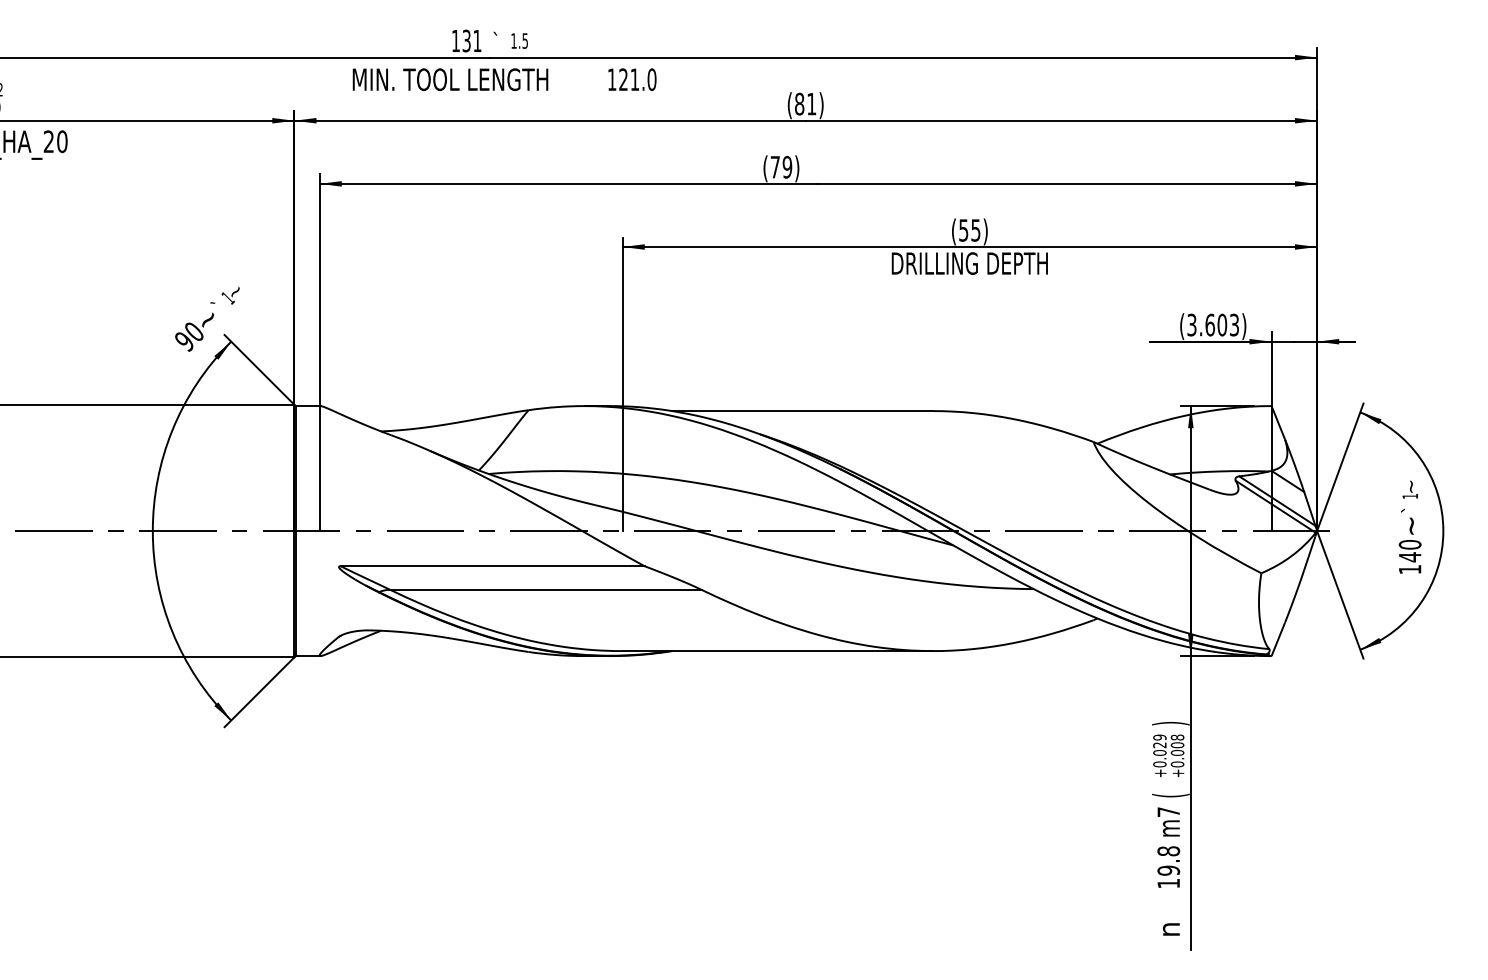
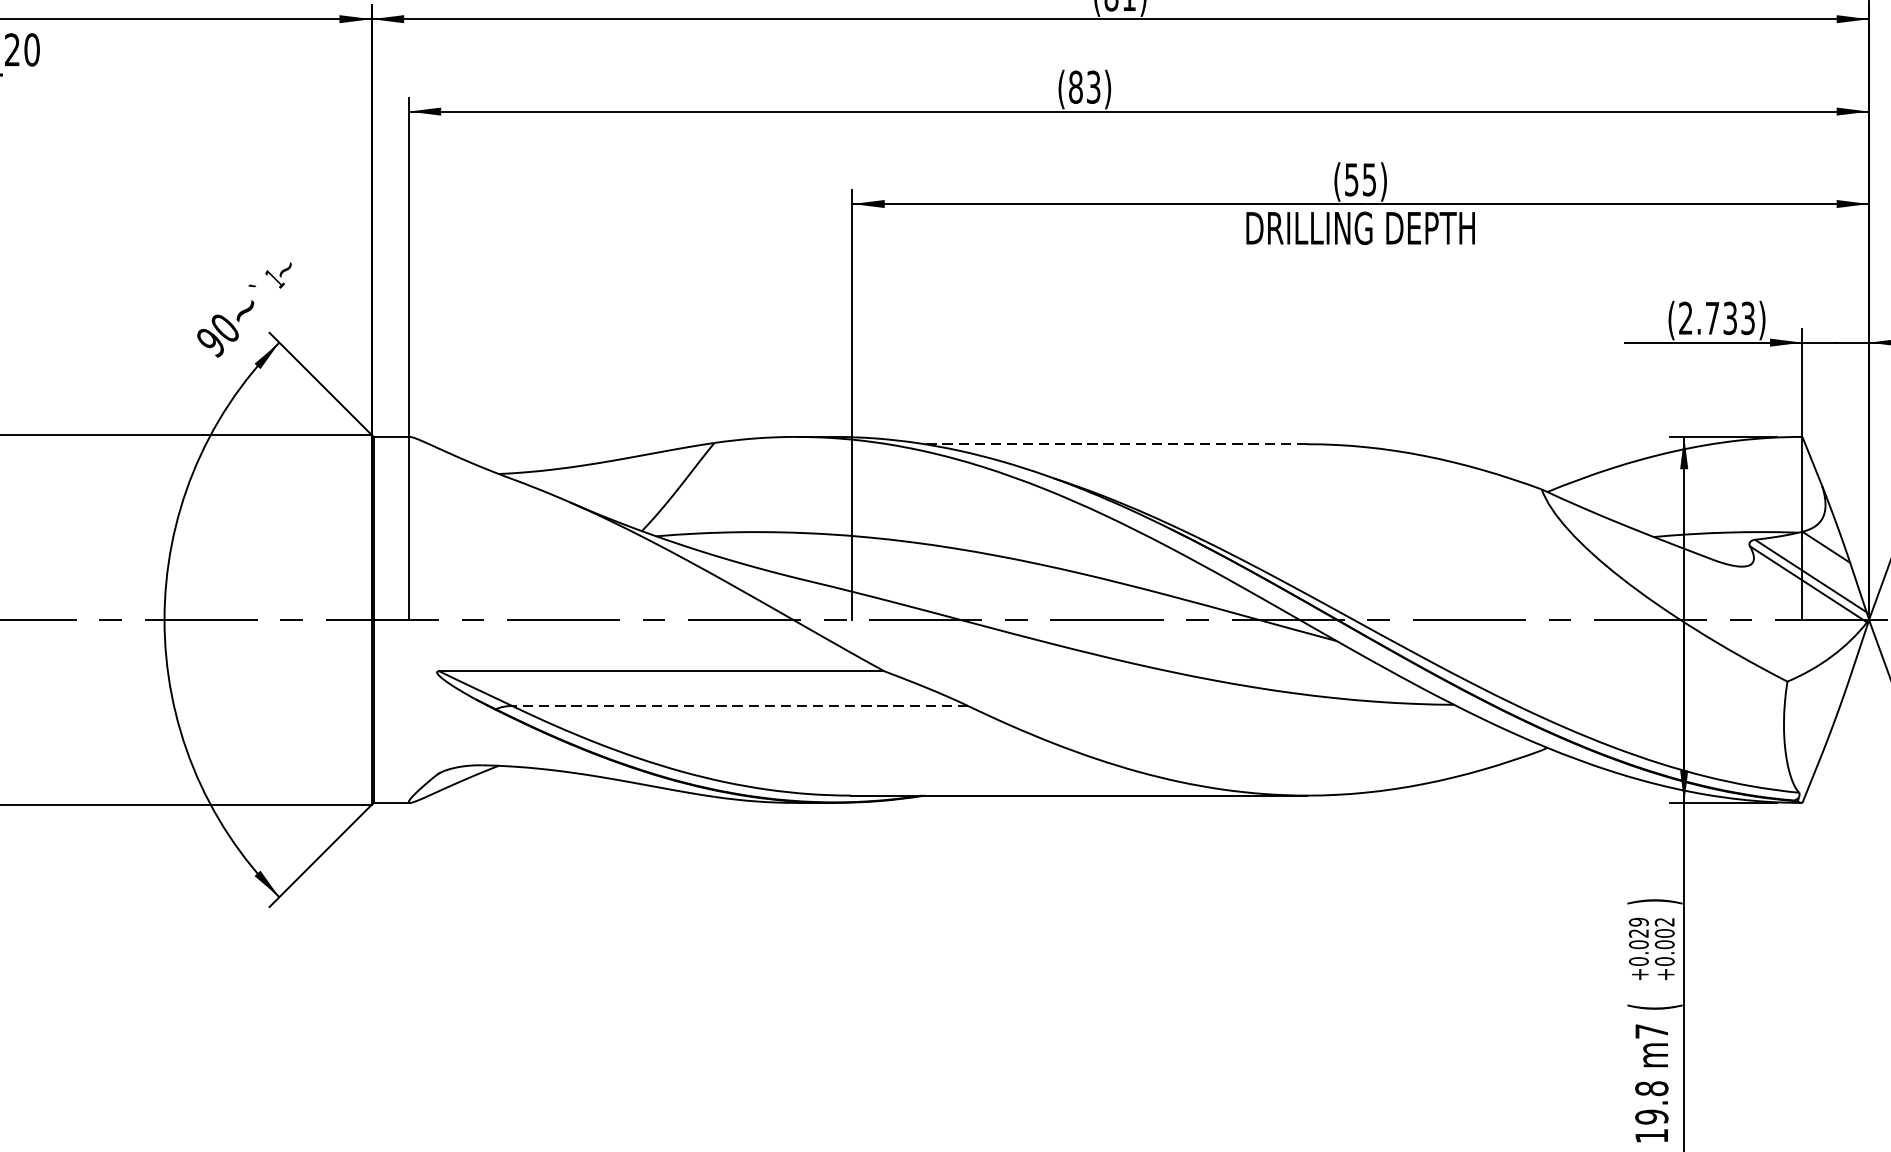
text: (781, 166) -> (1084, 86), (79) -> (83)
text: (1207, 324) -> (1708, 317), (3.603) -> (2.733)
line: (802, 411) -> (1115, 444), solid -> dashed
line: (546, 589) -> (740, 705), solid -> dashed
text: (1177, 737) -> (1664, 922), +0.008 -> +0.002

